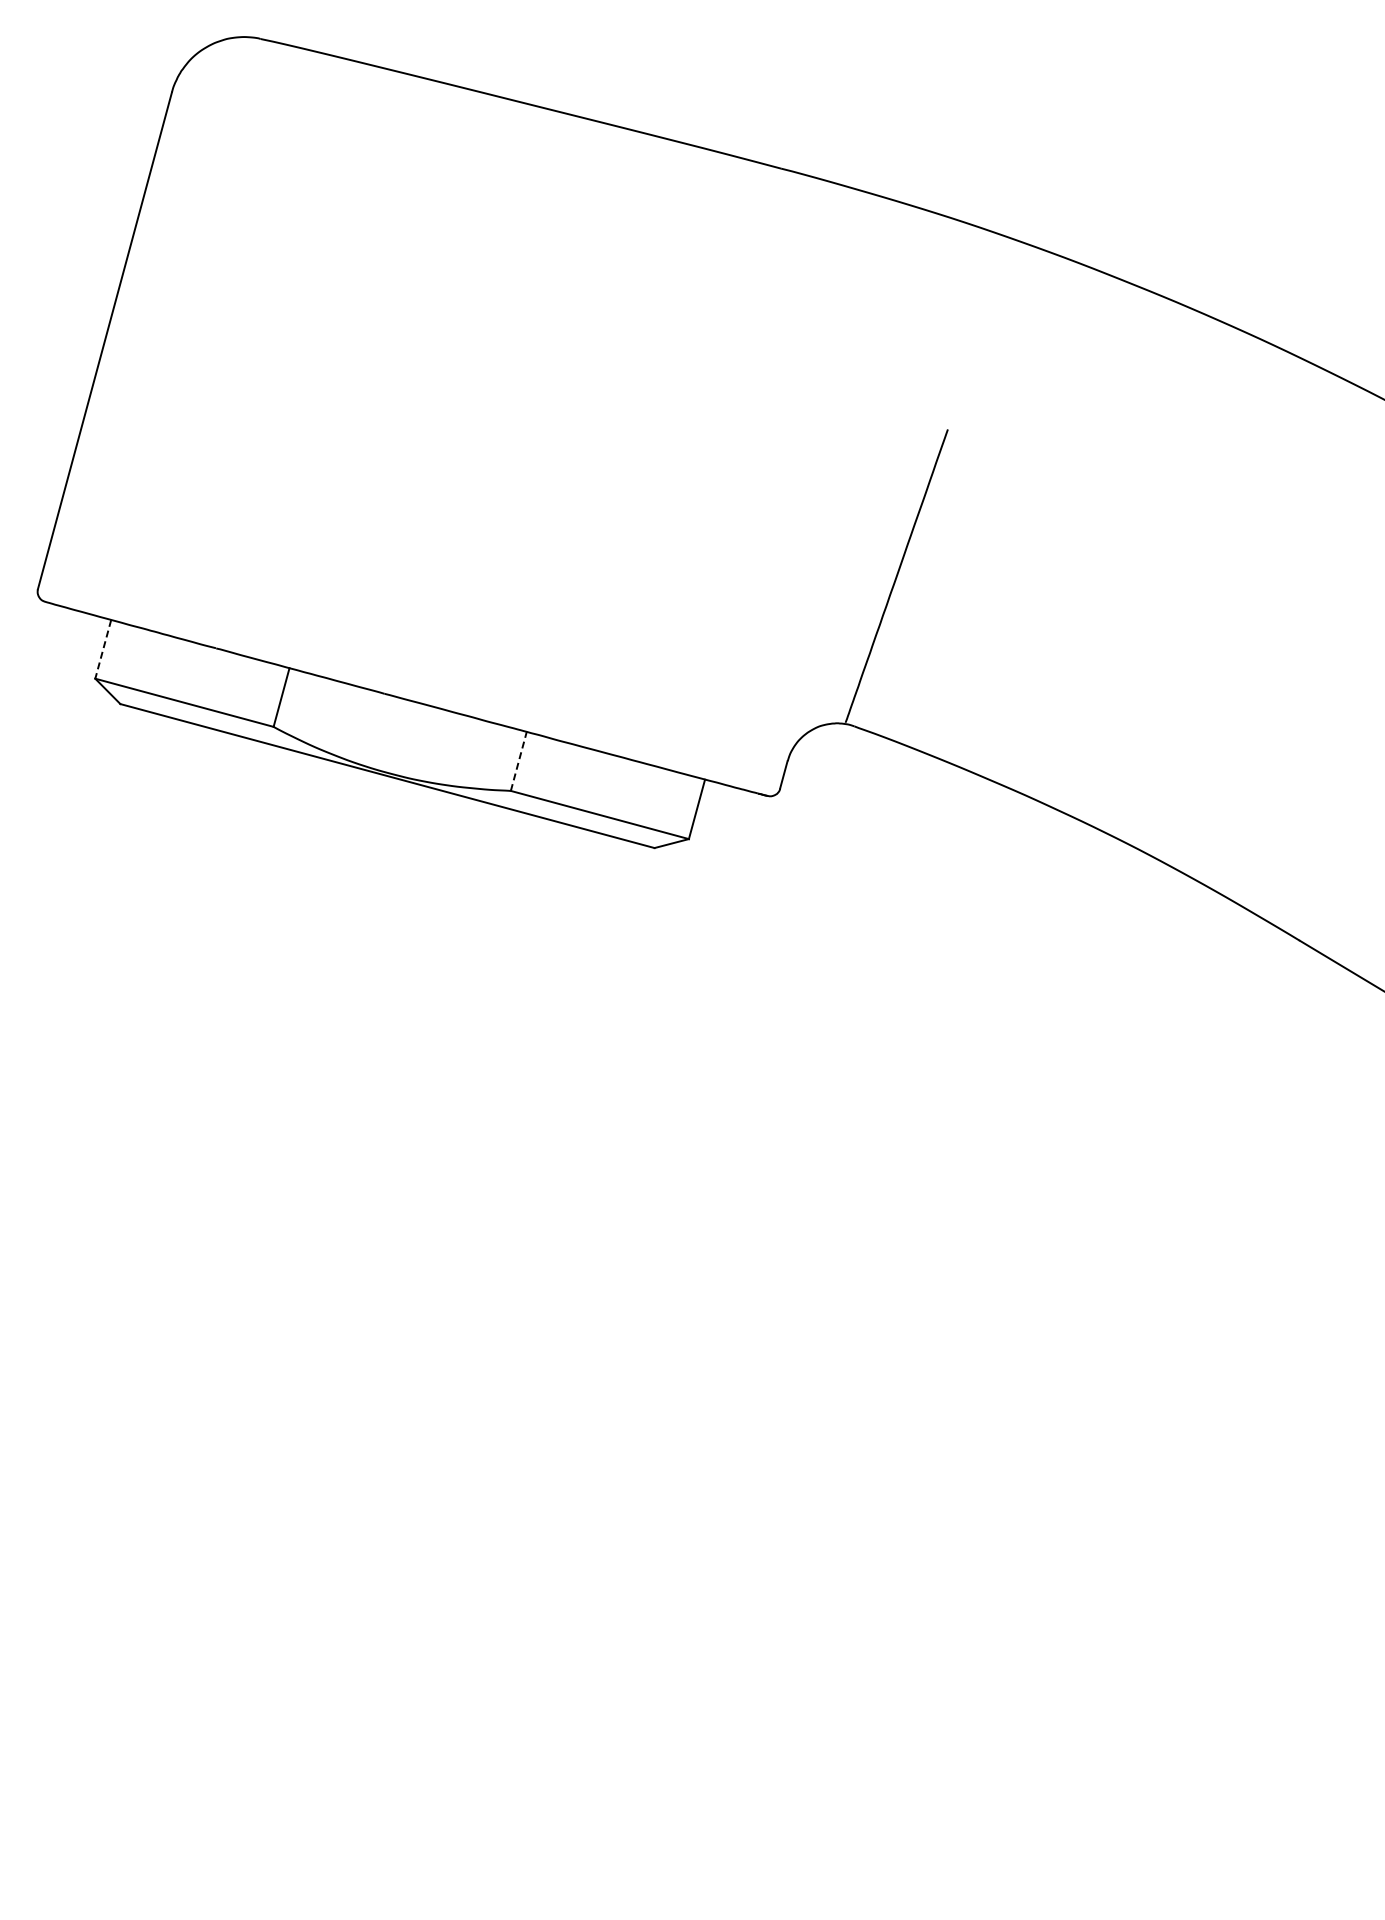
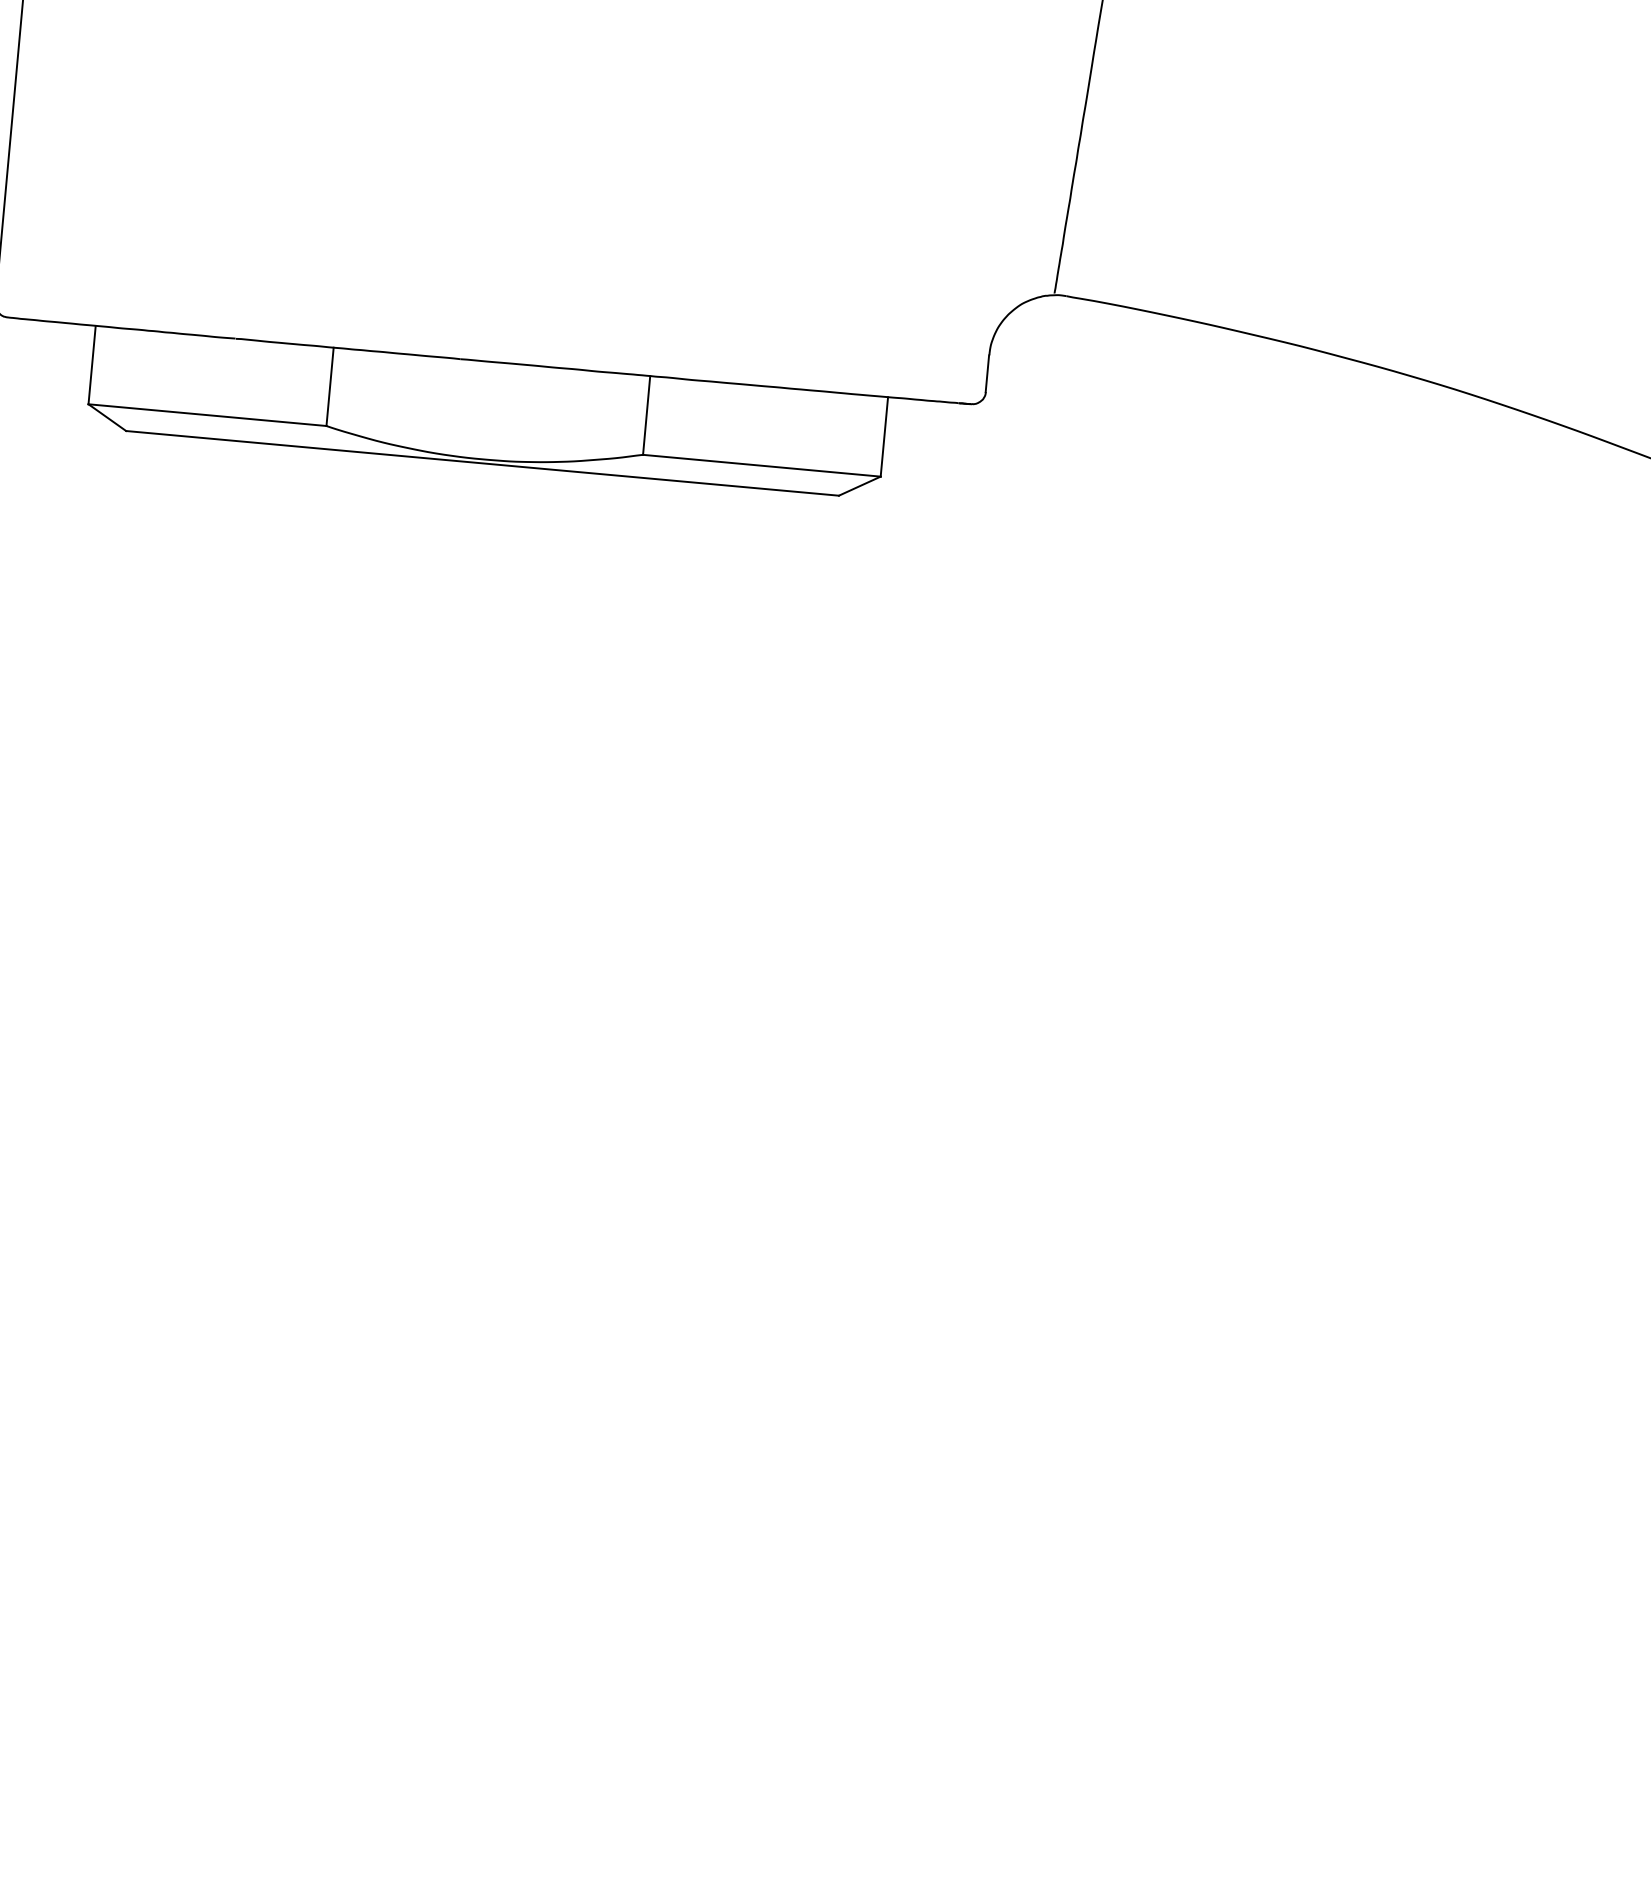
line: (103, 649) -> (92, 365), dashed -> solid
line: (518, 761) -> (646, 415), dashed -> solid

